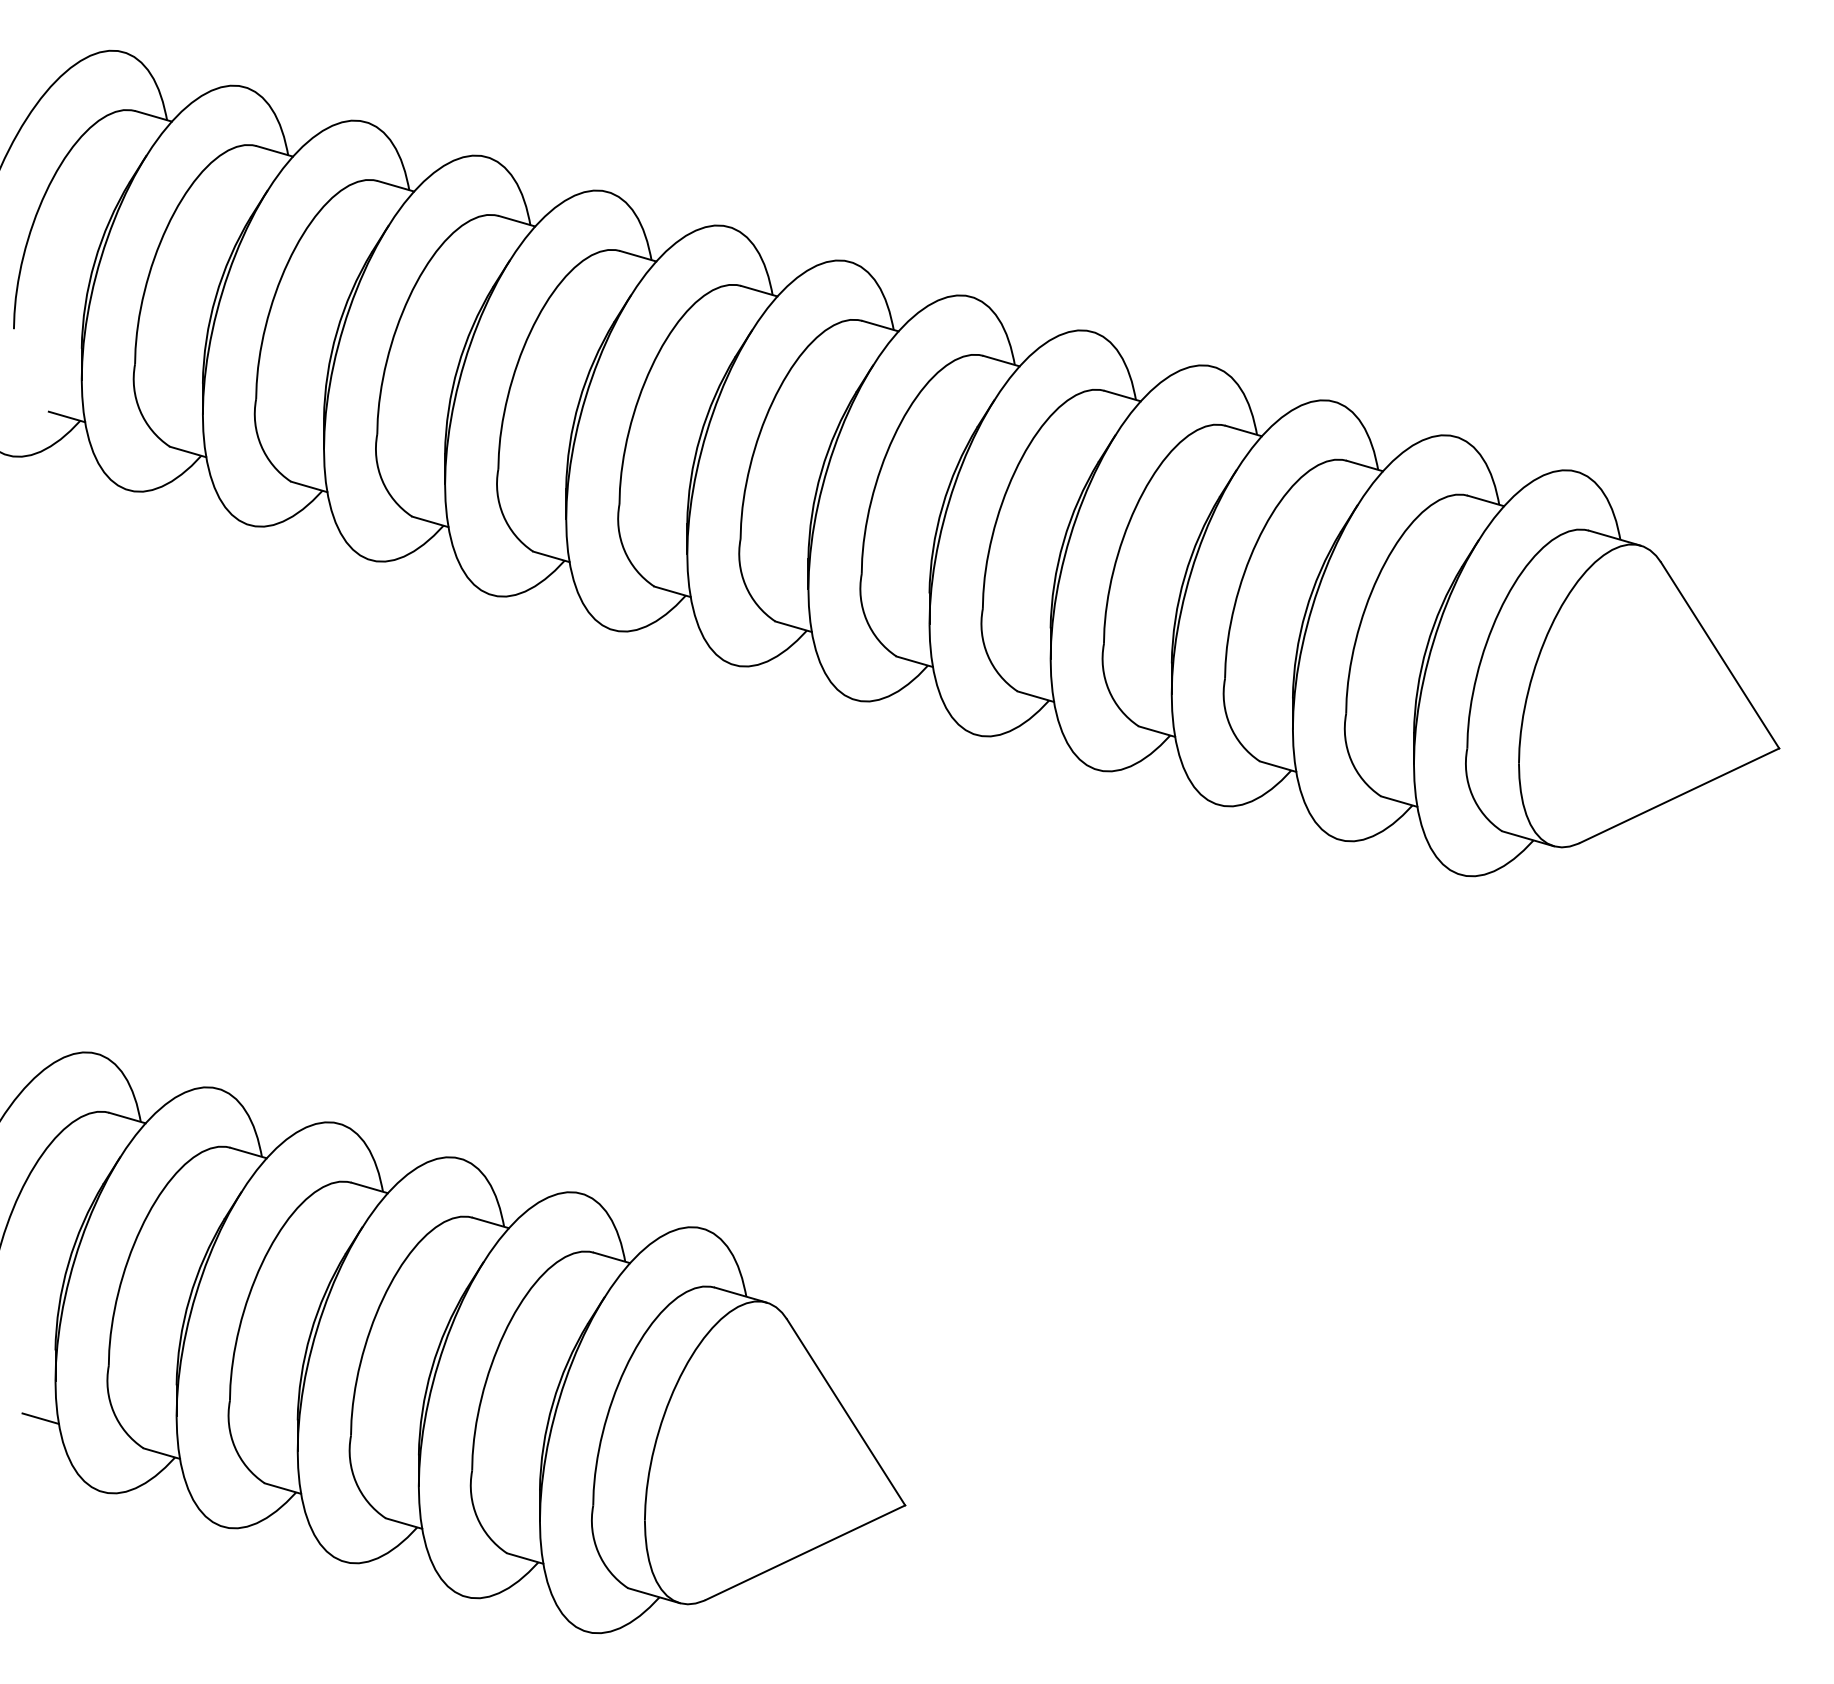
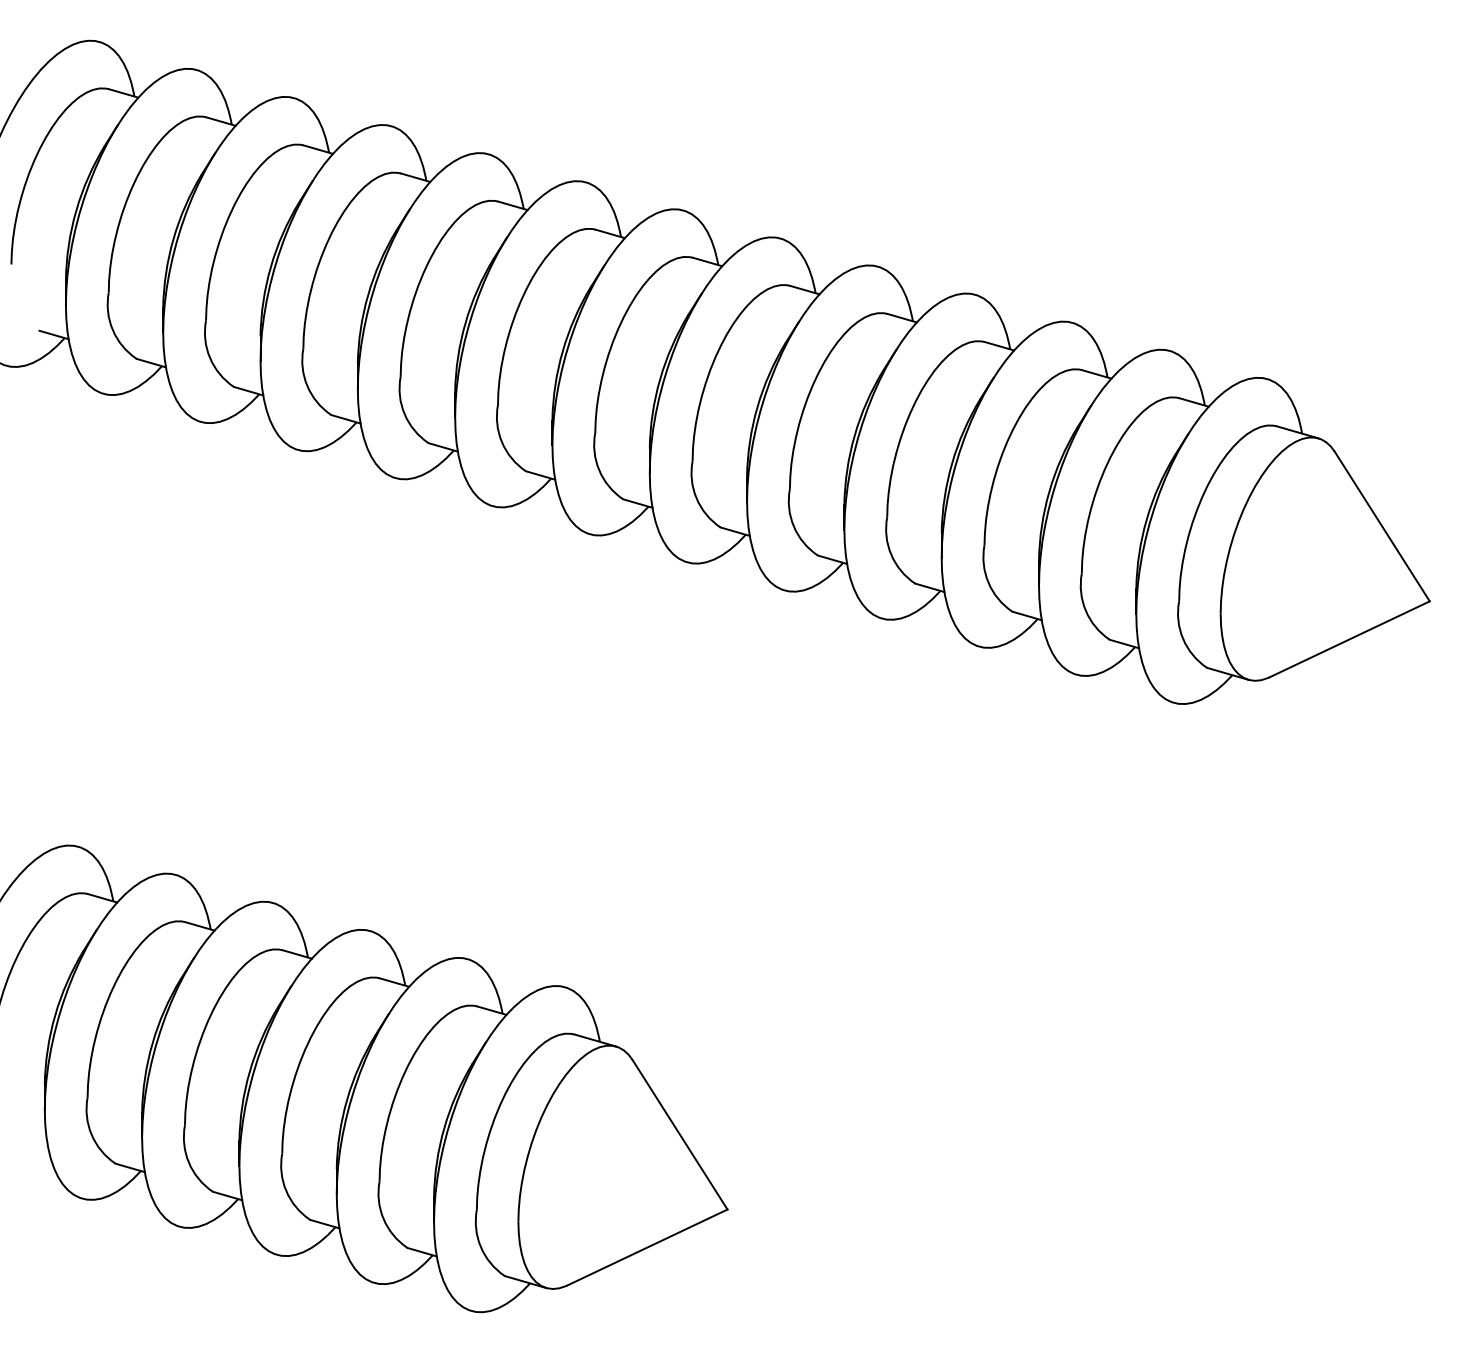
line: (40, 1418) -> (32, 1139), removed

